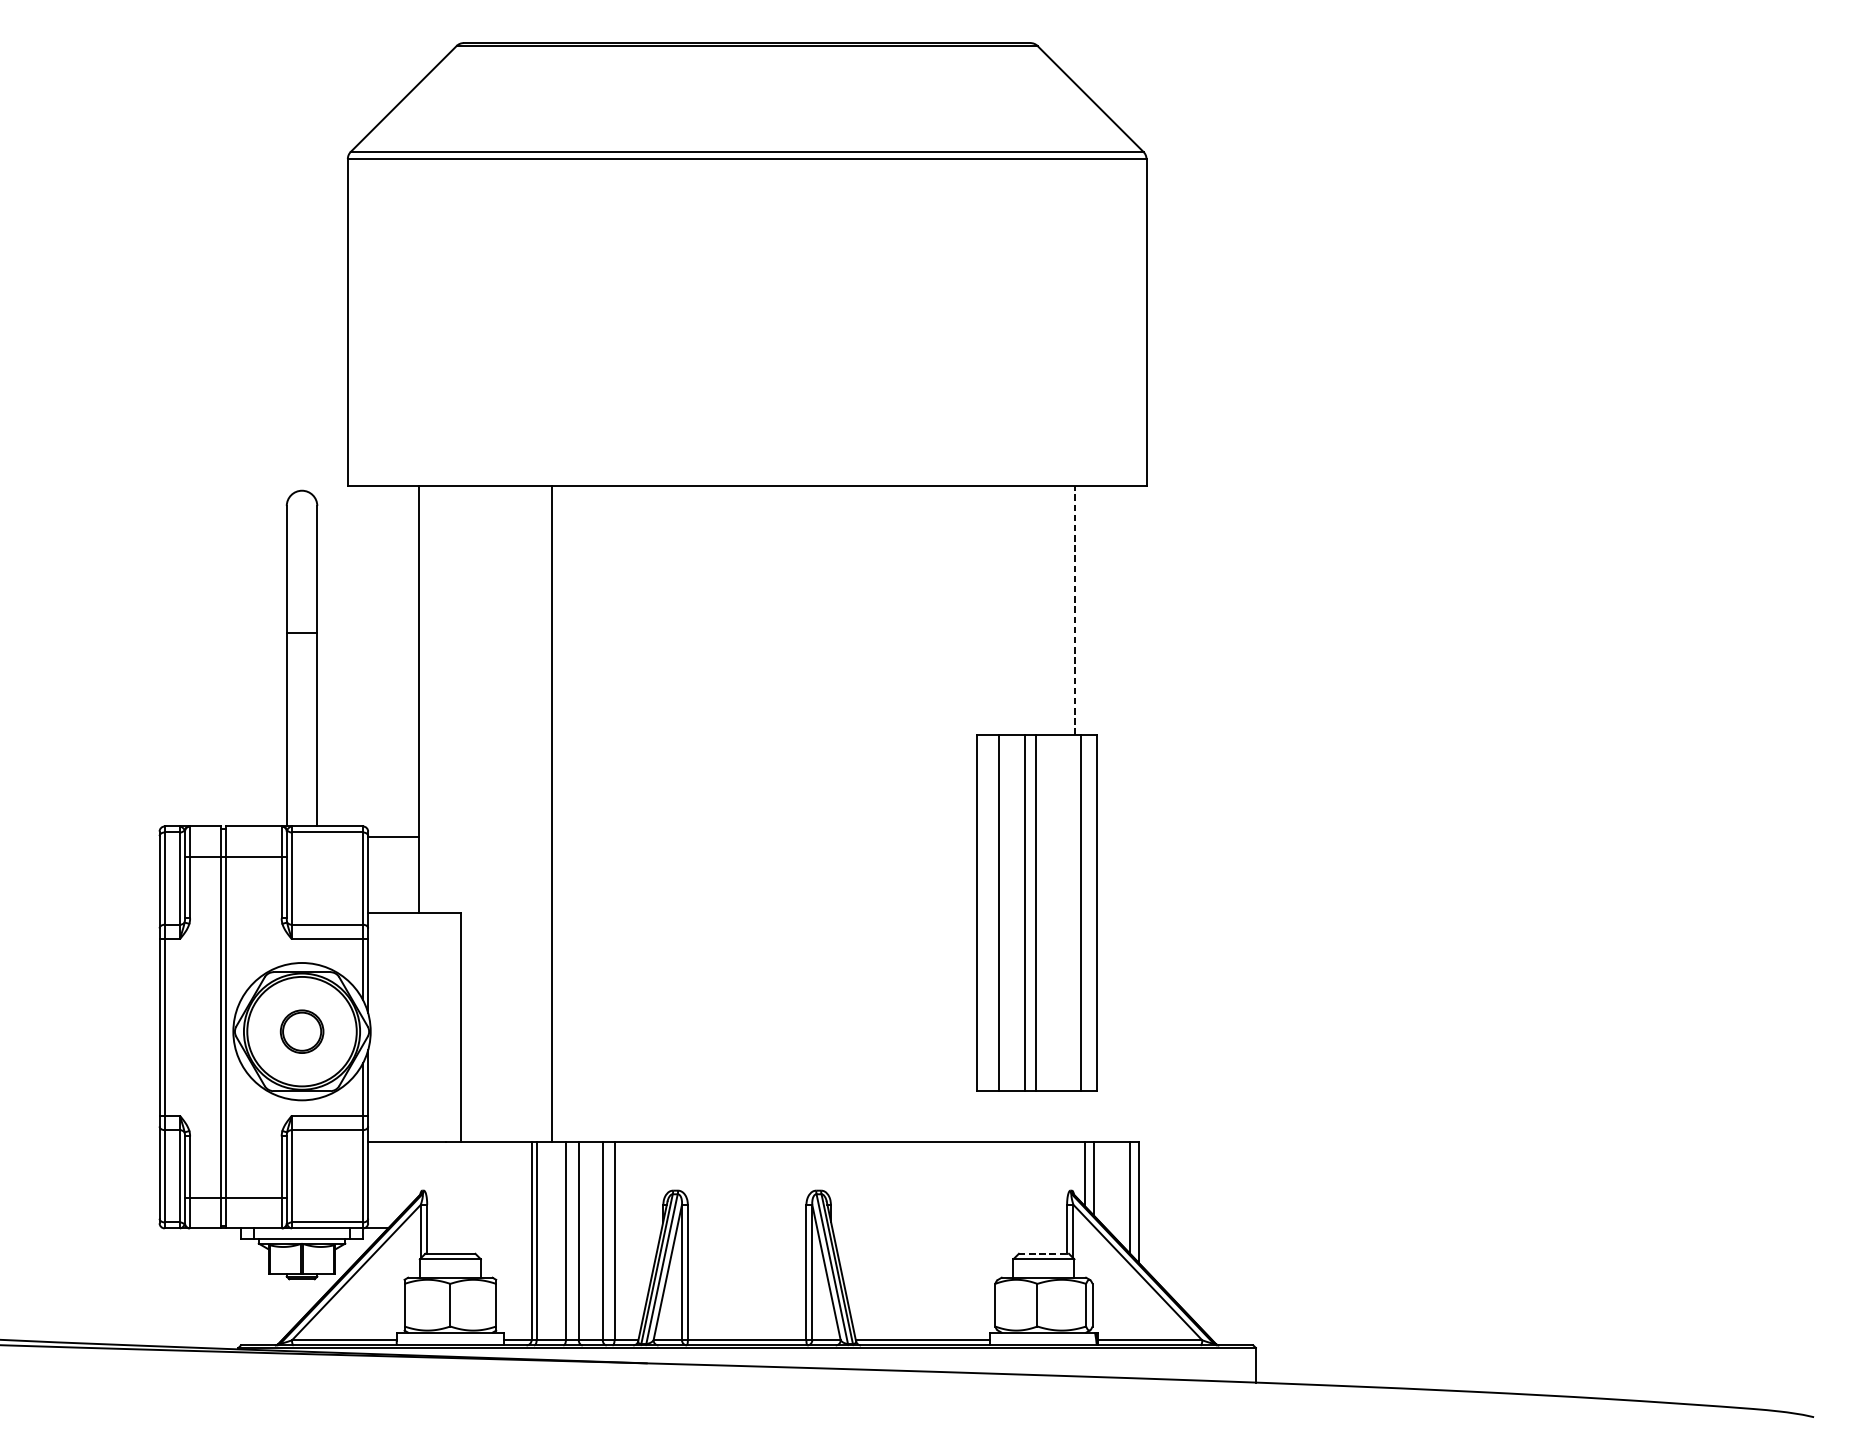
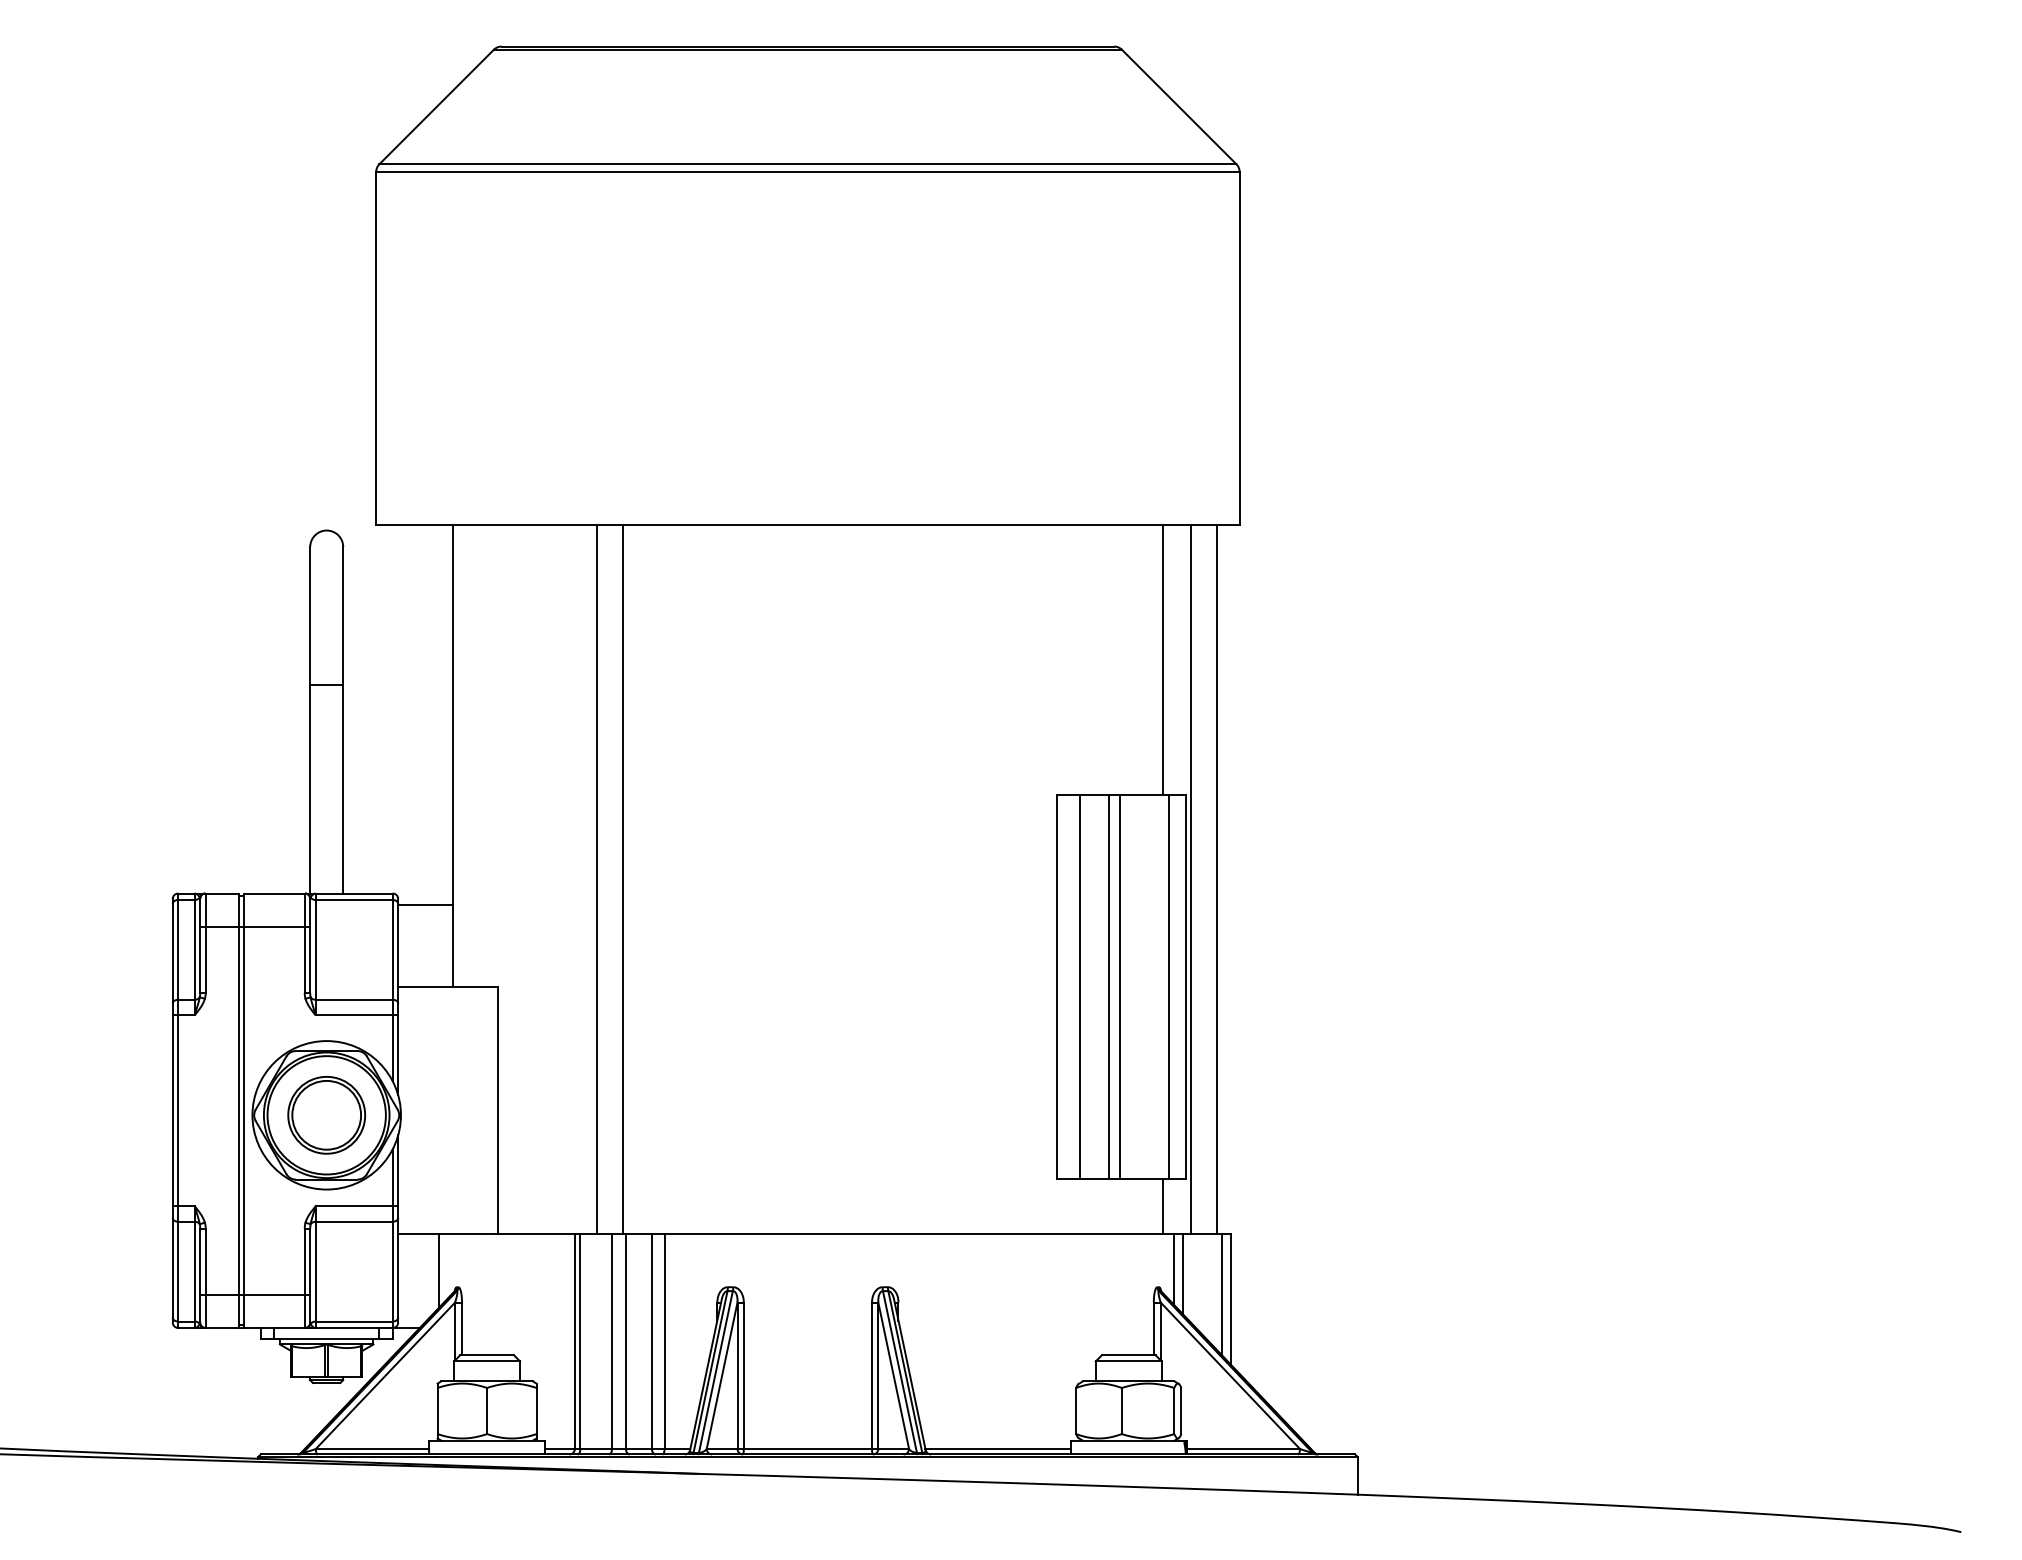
line: (1075, 610) -> (1162, 659), dashed -> solid
line: (576, 813) -> (623, 879), added
line: (1101, 813) -> (1190, 879), added
line: (1126, 813) -> (1217, 879), added
part: (301, 1031) -> (326, 1115), size x1.67
line: (1075, 1116) -> (1162, 1206), added
line: (406, 1175) -> (439, 1270), added
line: (1044, 1253) -> (1129, 1355), dashed -> solid

